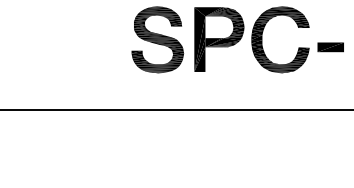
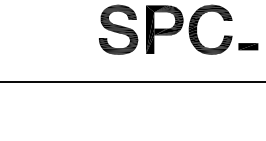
part: (330, 47) -> (248, 46), moved

